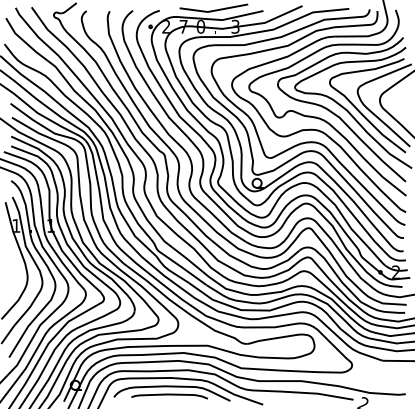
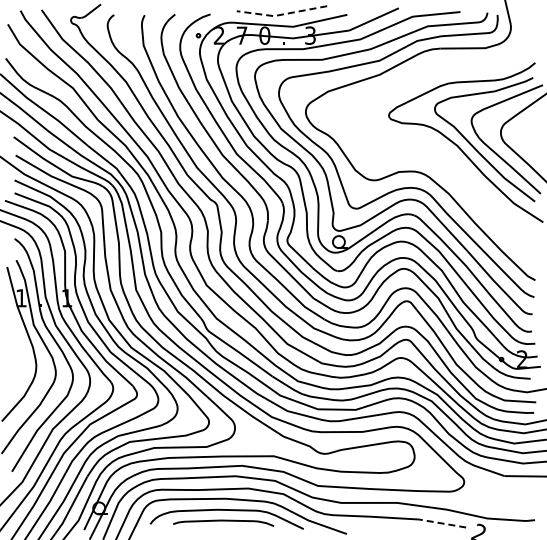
line: (213, 10) -> (281, 14), solid -> dashed
part: (327, 103) -> (431, 136), removed
line: (335, 396) -> (442, 523), solid -> dashed

